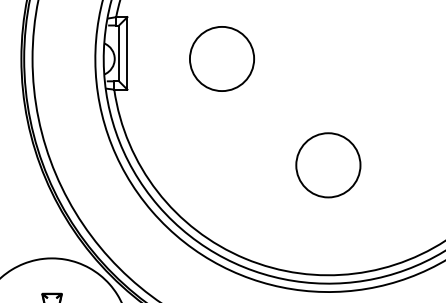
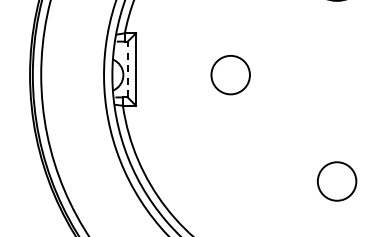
line: (119, 53) -> (128, 69), solid -> dashed
circle: (221, 58) -> (230, 74), size x0.6
circle: (328, 165) -> (337, 181), size x0.6

